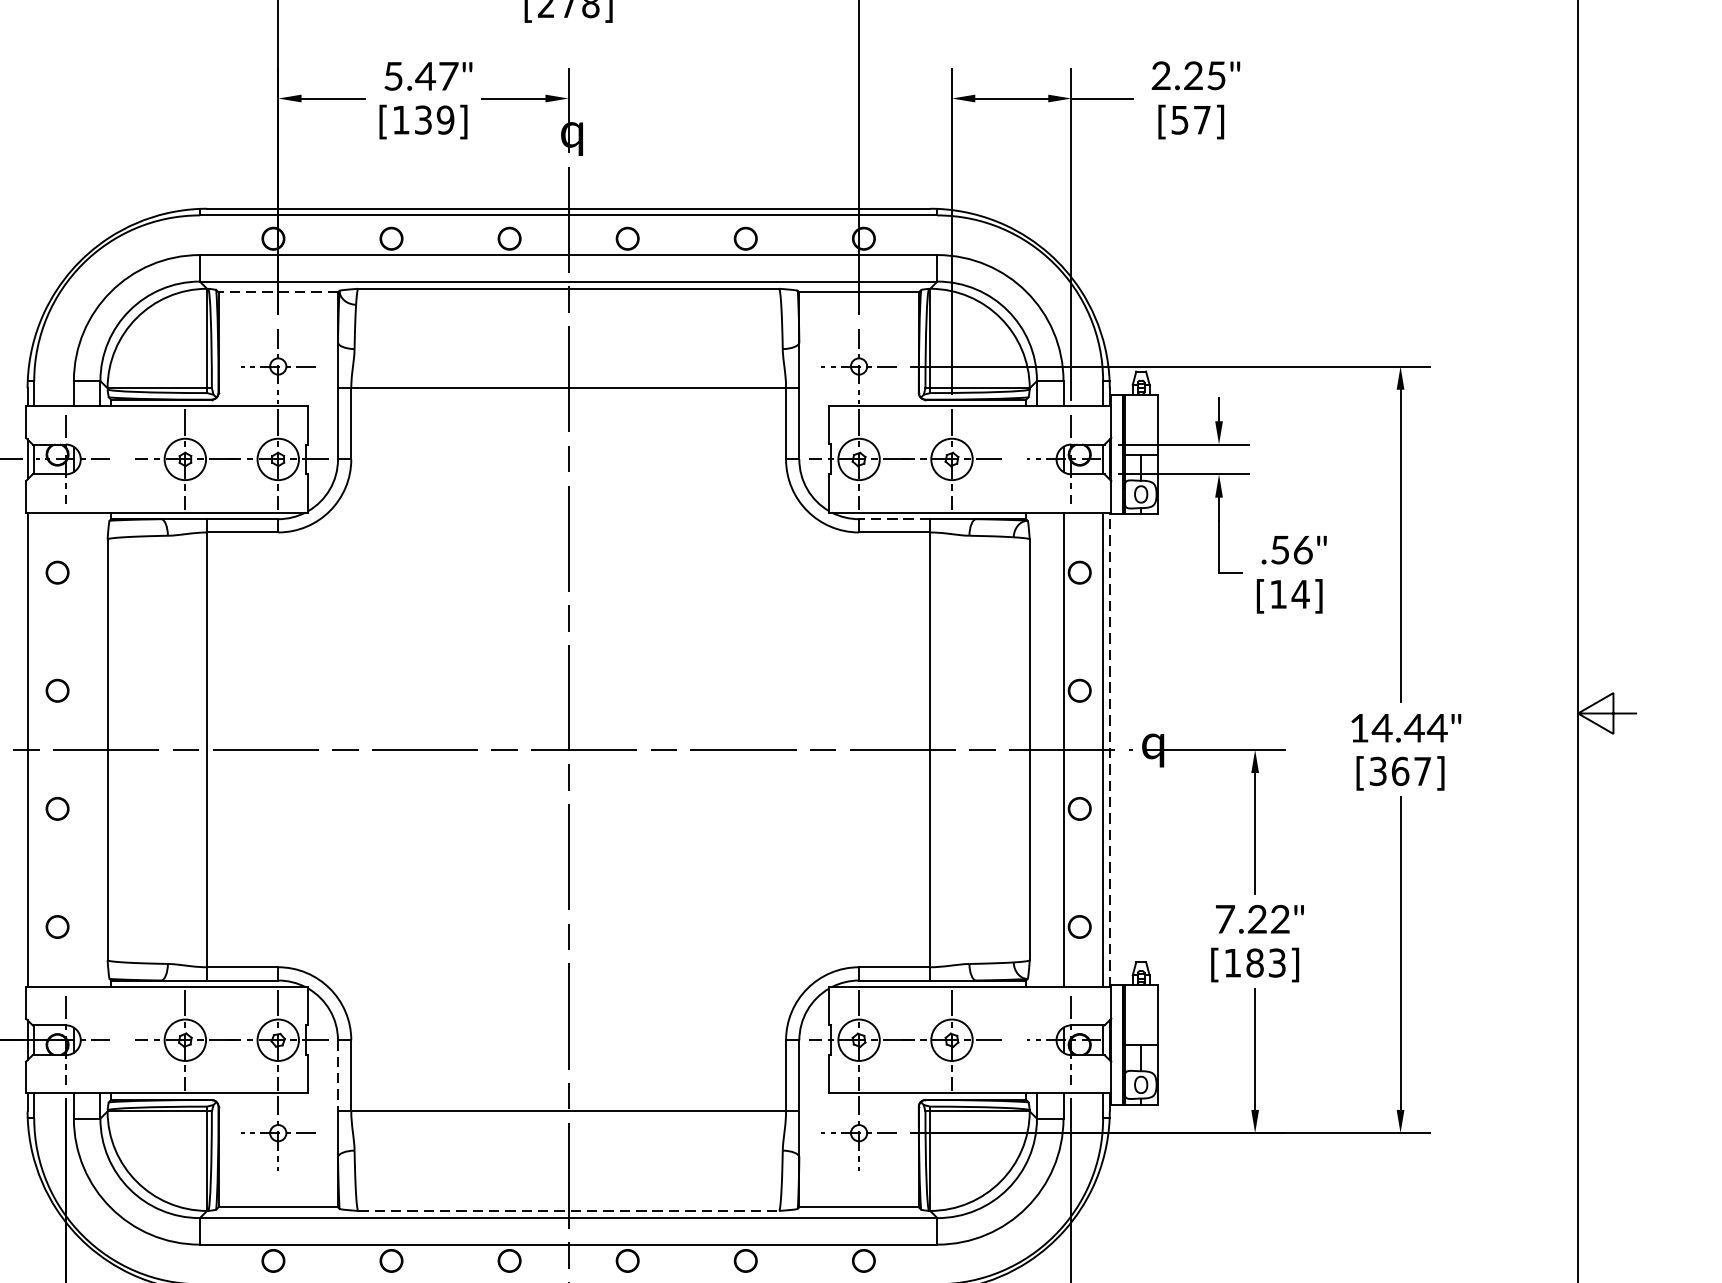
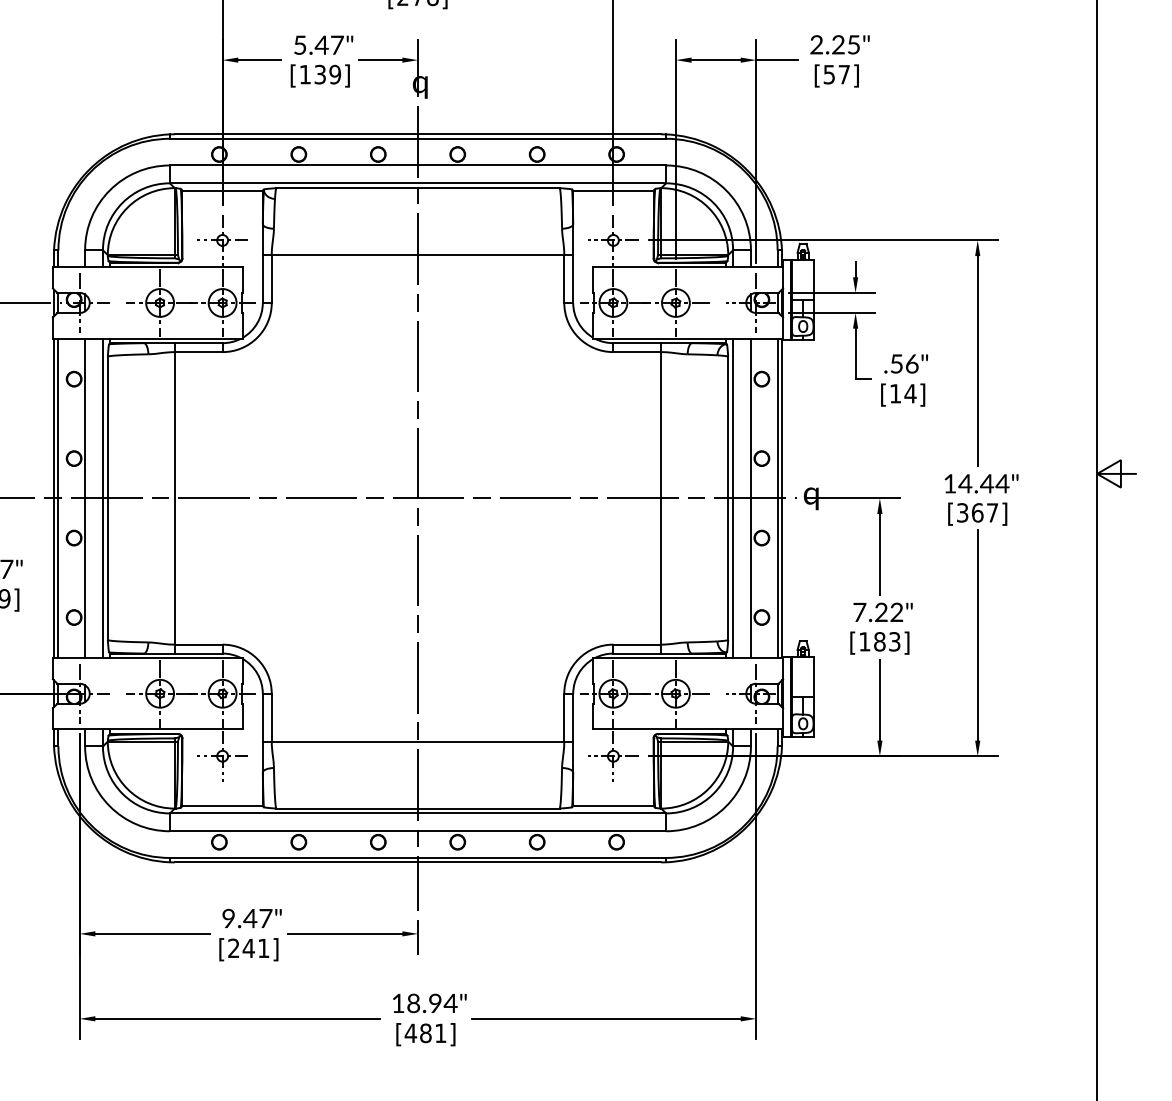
line: (278, 292) -> (222, 190), dashed -> solid
line: (894, 519) -> (637, 343), dashed -> solid
line: (34, 750) -> (58, 498), added
line: (74, 750) -> (85, 498), added
line: (99, 750) -> (102, 498), added
line: (1037, 750) -> (733, 498), added
line: (1110, 750) -> (782, 498), dashed -> solid
line: (337, 1075) -> (262, 717), dashed -> solid
line: (569, 1210) -> (418, 808), dashed -> solid

